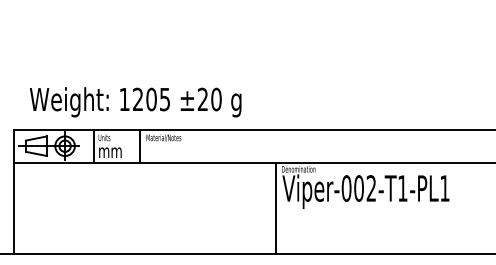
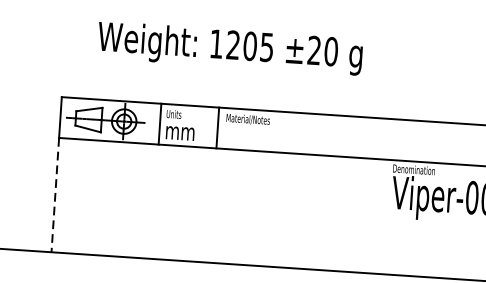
text: (135, 102) -> (229, 48), moved
line: (14, 208) -> (55, 195), solid -> dashed
line: (275, 208) -> (381, 216), removed

